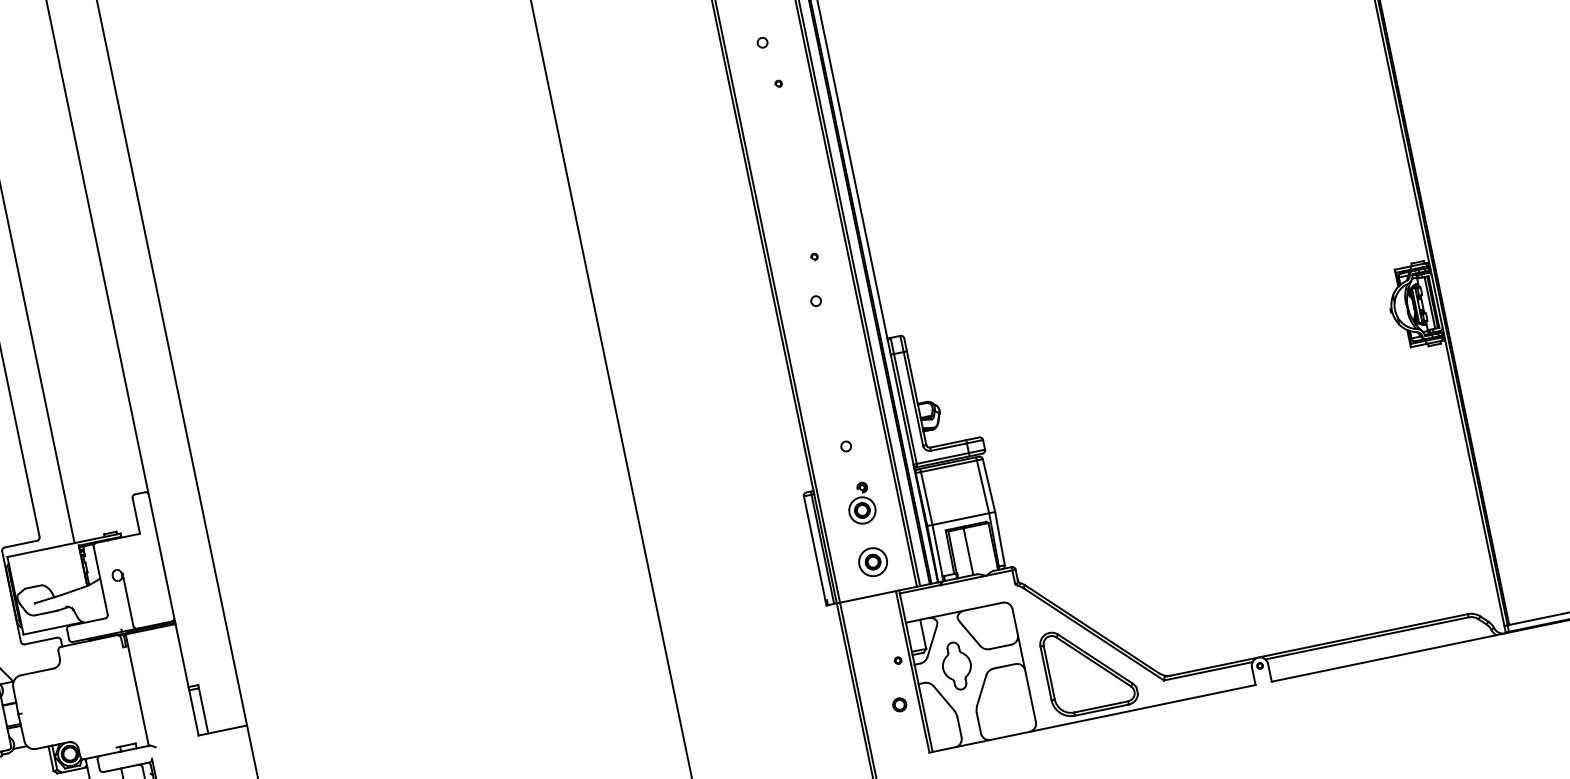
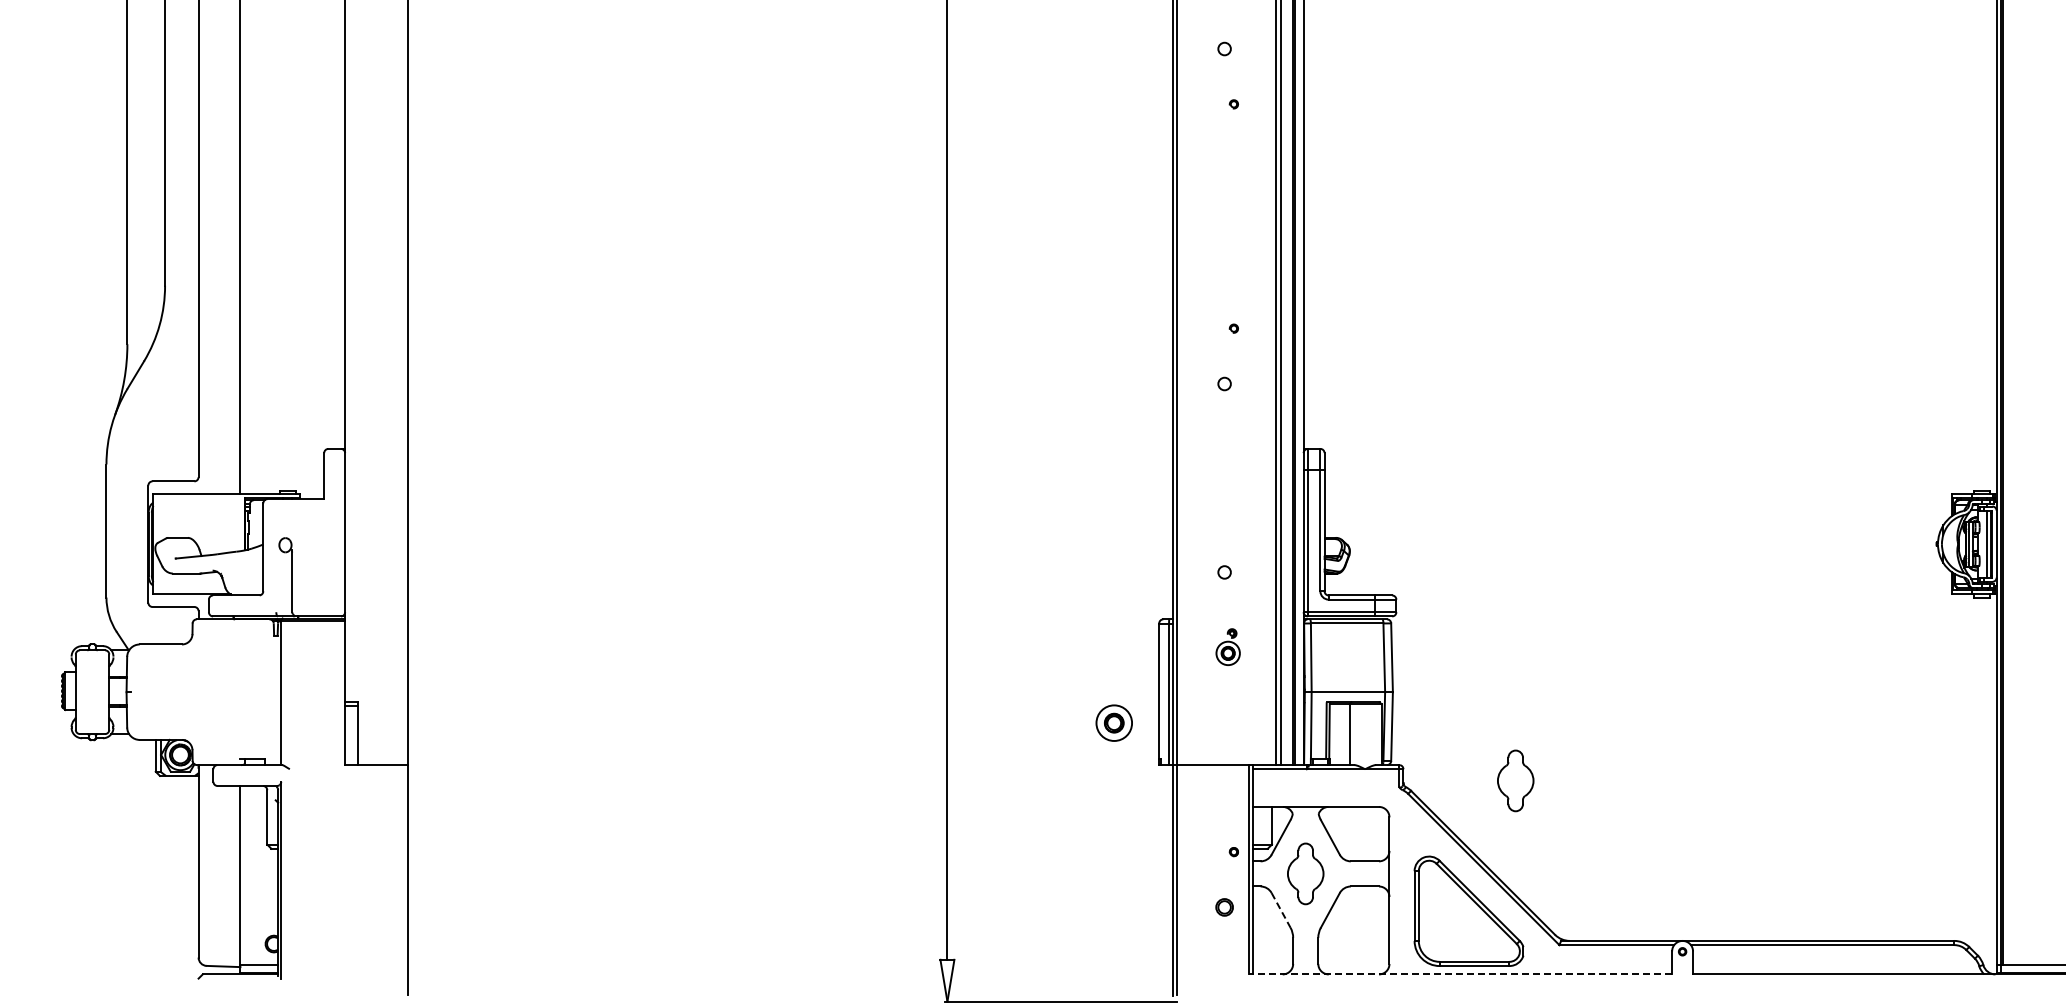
part: (860, 503) -> (1227, 646), size x0.7
part: (1103, 560) -> (1515, 780), added
part: (872, 561) -> (1113, 722), moved
line: (944, 698) -> (1281, 910), solid -> dashed
line: (1092, 718) -> (1460, 974), solid -> dashed

